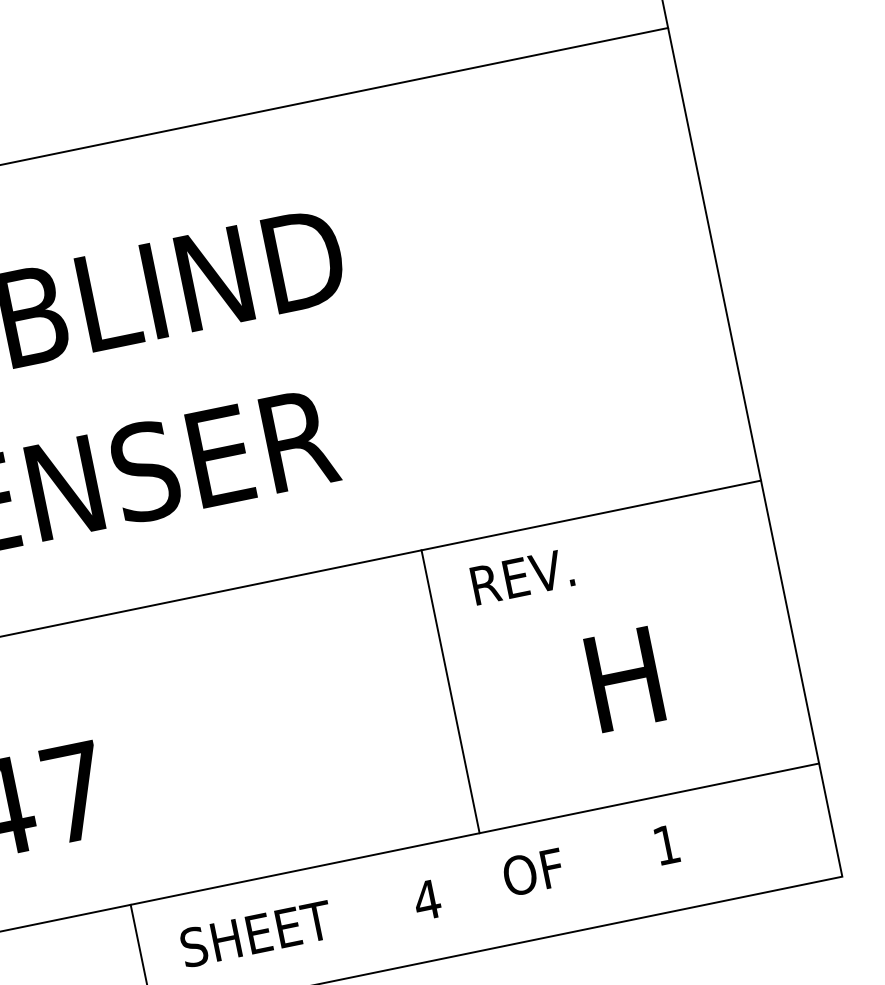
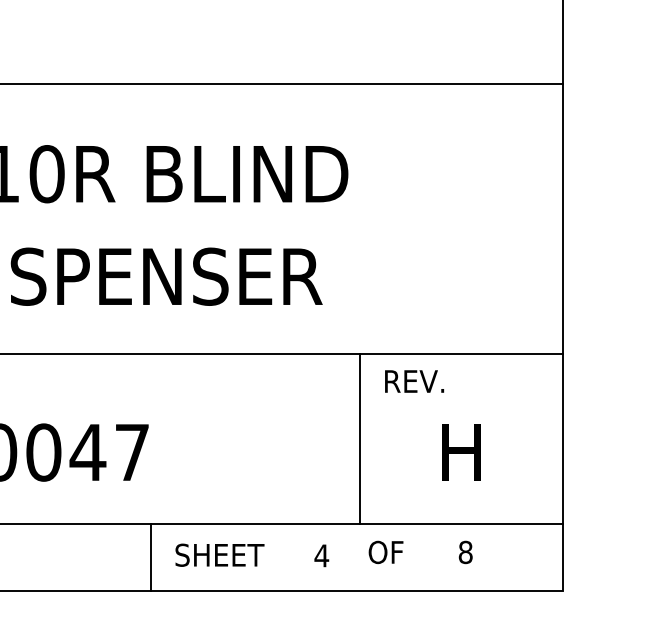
text: (666, 845) -> (465, 552), 1 -> 8

